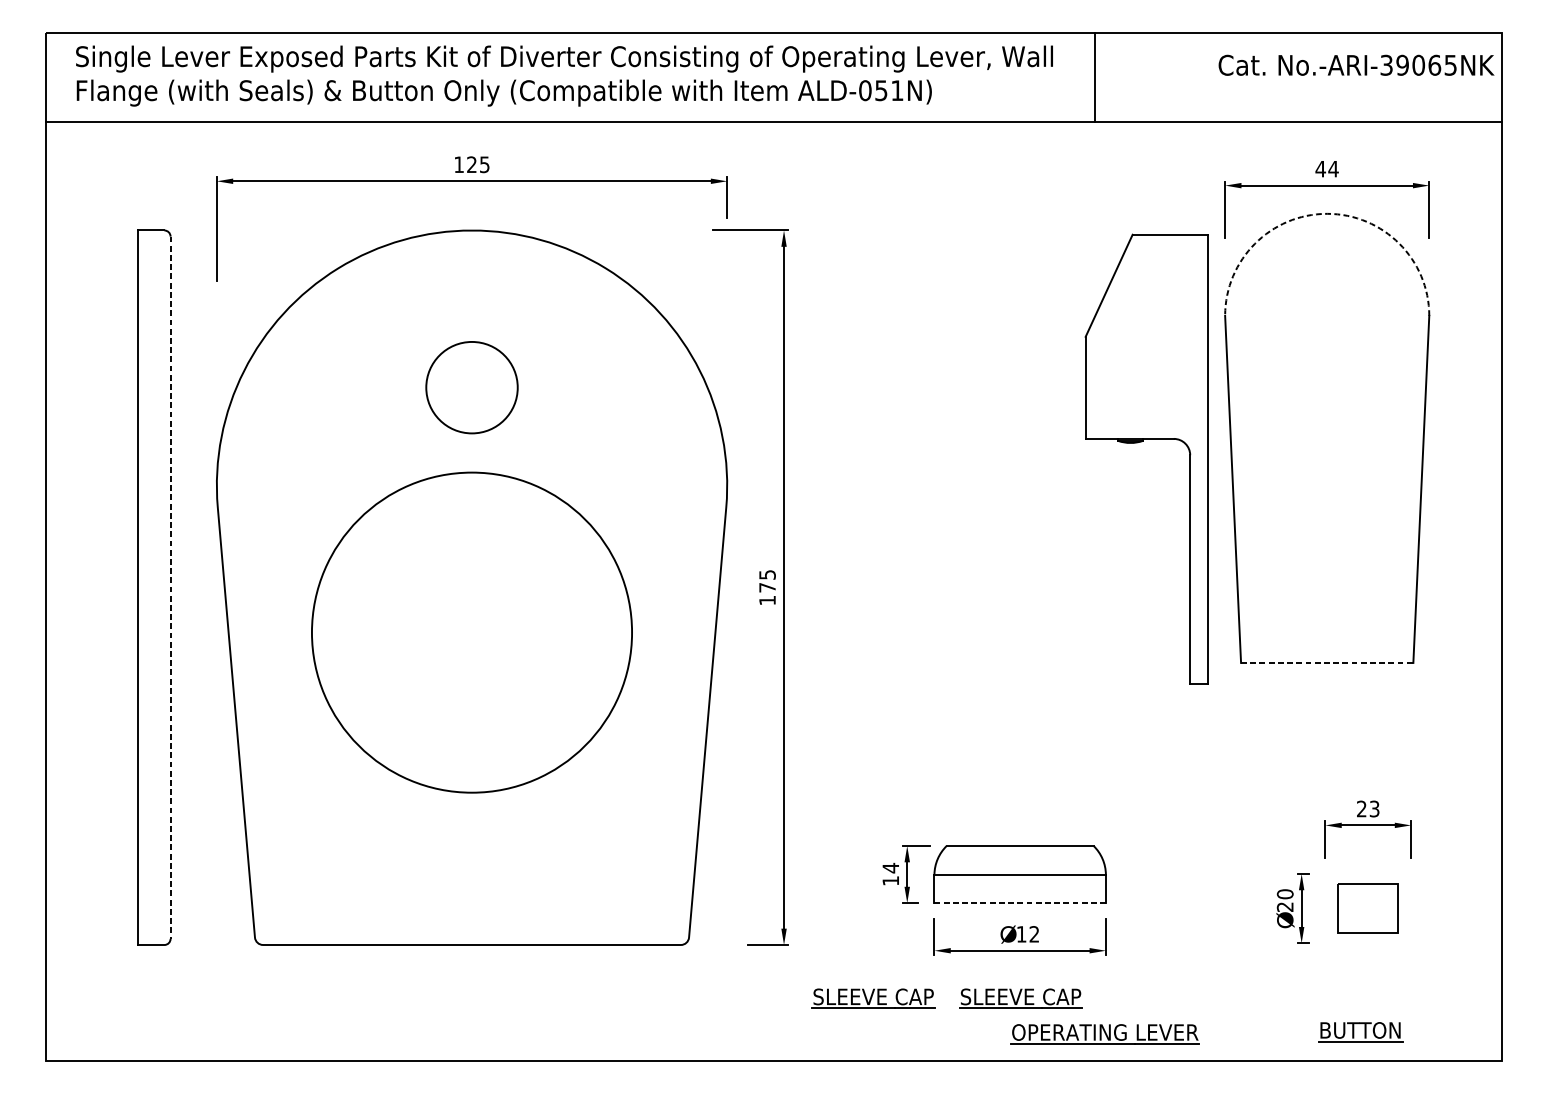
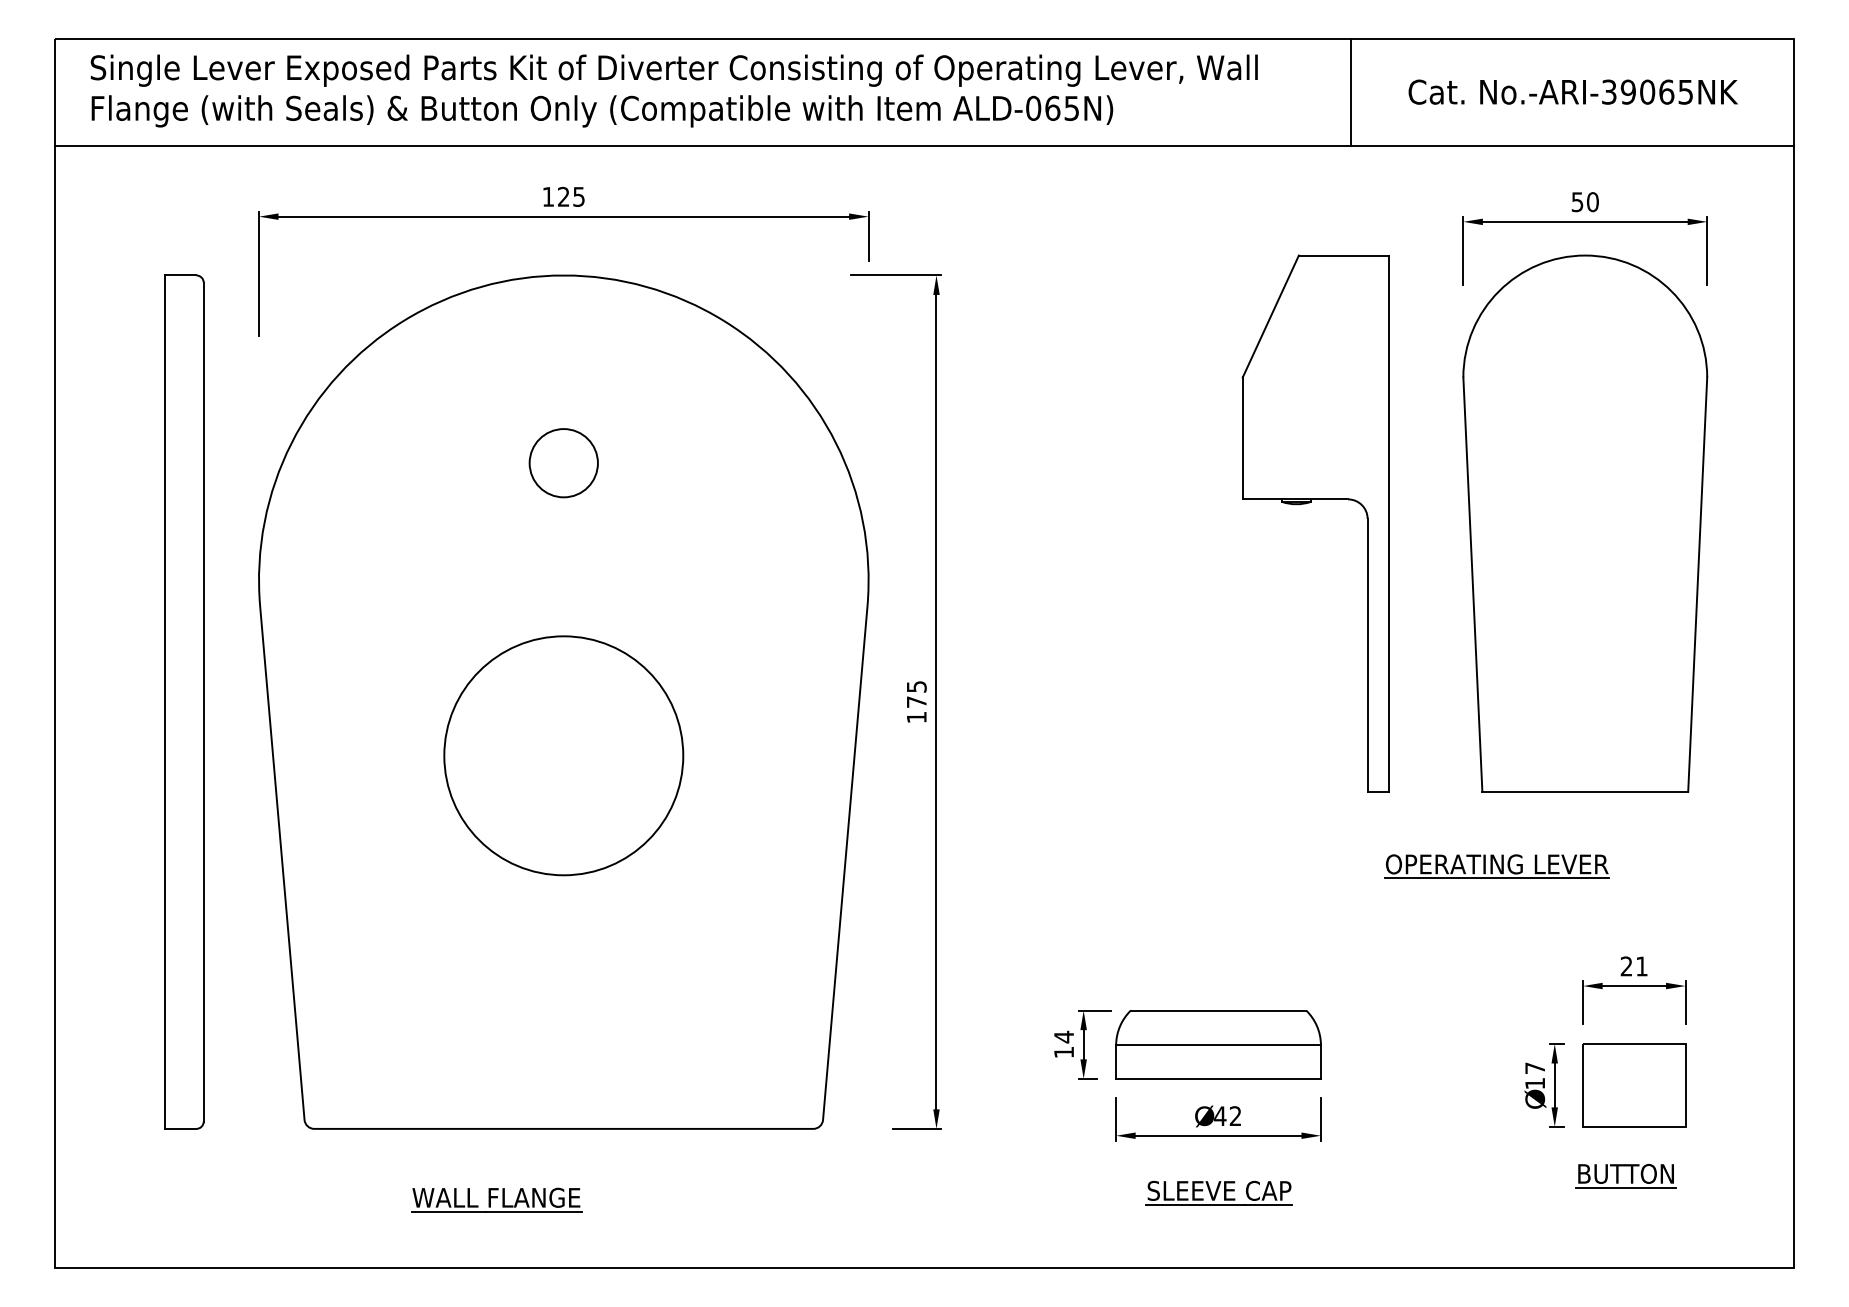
text: (1355, 64) -> (1572, 91), moved
line: (1094, 77) -> (1351, 92), moved
text: (888, 89) -> (1061, 107), ALD-051N) -> ALD-065N)
text: (1327, 169) -> (1585, 202), 44 -> 50
arc: (1327, 213) -> (1585, 255), dashed -> solid
circle: (471, 387) -> (563, 463), size x0.62
part: (1141, 442) -> (1309, 503), moved
line: (170, 588) -> (203, 702), dashed -> solid
circle: (471, 632) -> (563, 755), size x0.62
line: (1327, 663) -> (1585, 792), dashed -> solid
text: (1374, 809) -> (1641, 966), 23 -> 21
text: (1285, 900) -> (1535, 1075), 20 -> 17
line: (1020, 902) -> (1219, 1078), dashed -> solid
part: (1368, 908) -> (1634, 1085), size x1.43
text: (1021, 933) -> (1220, 1115), 12 -> 42
part: (872, 998) -> (1042, 1192), removed
part: (415, 1004) -> (496, 1199), added
part: (1360, 1032) -> (1625, 1176), moved
part: (1104, 1034) -> (1496, 866), moved

